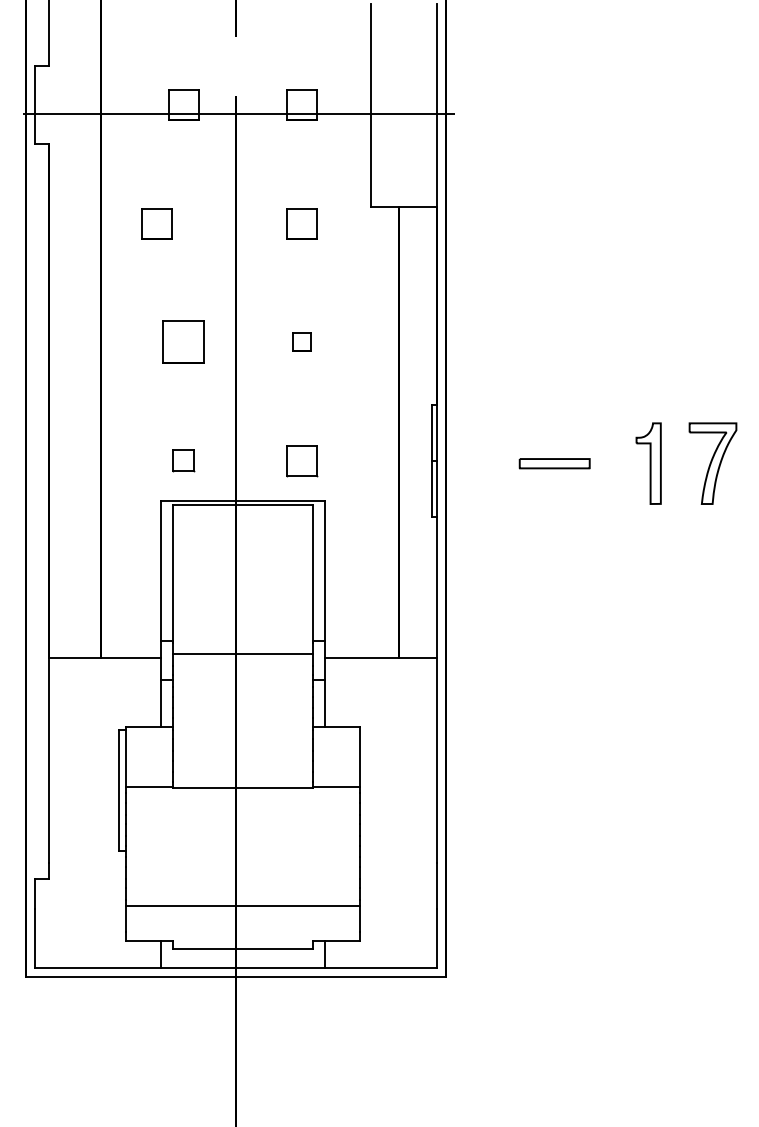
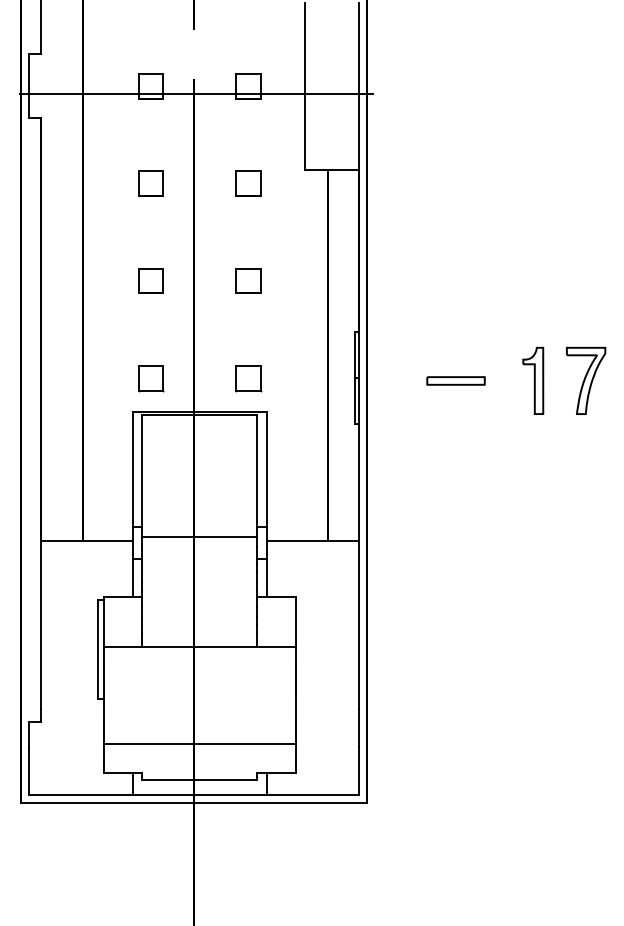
part: (156, 223) -> (150, 183), moved
part: (183, 341) -> (150, 280), size x0.71
part: (301, 341) -> (247, 280), size x1.67
part: (184, 461) -> (151, 379), size x1.43

